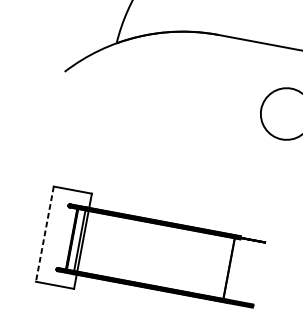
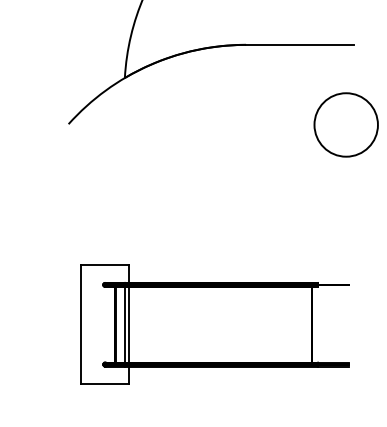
line: (45, 234) -> (81, 324), dashed -> solid

